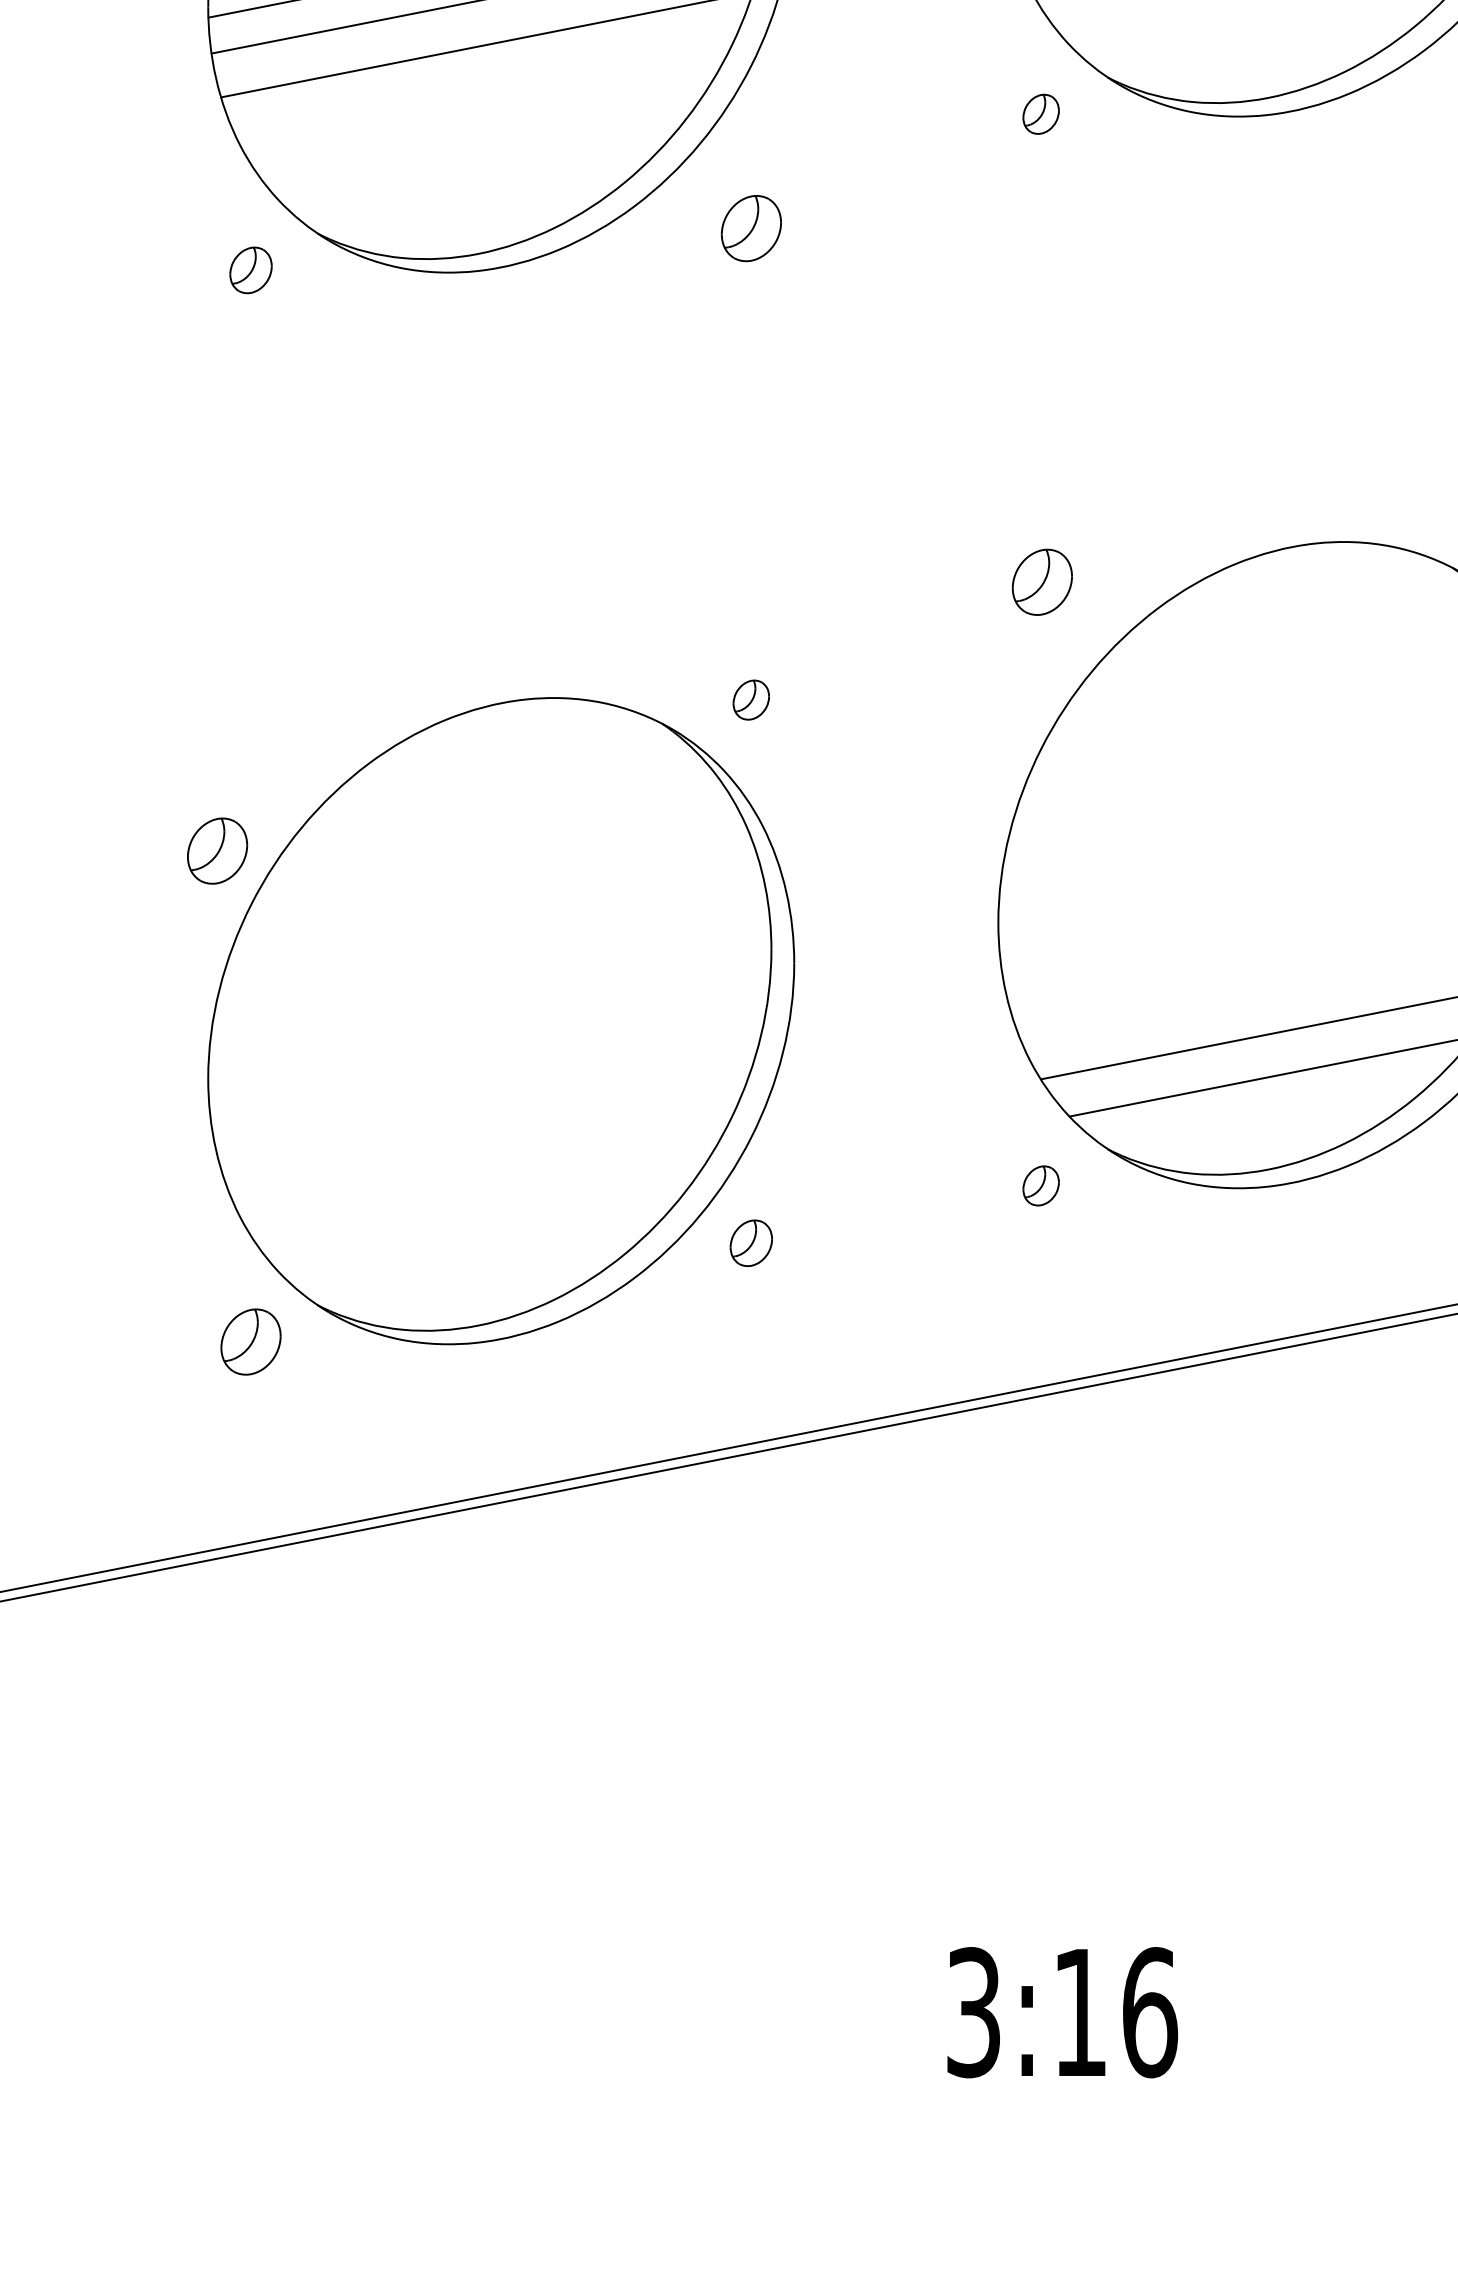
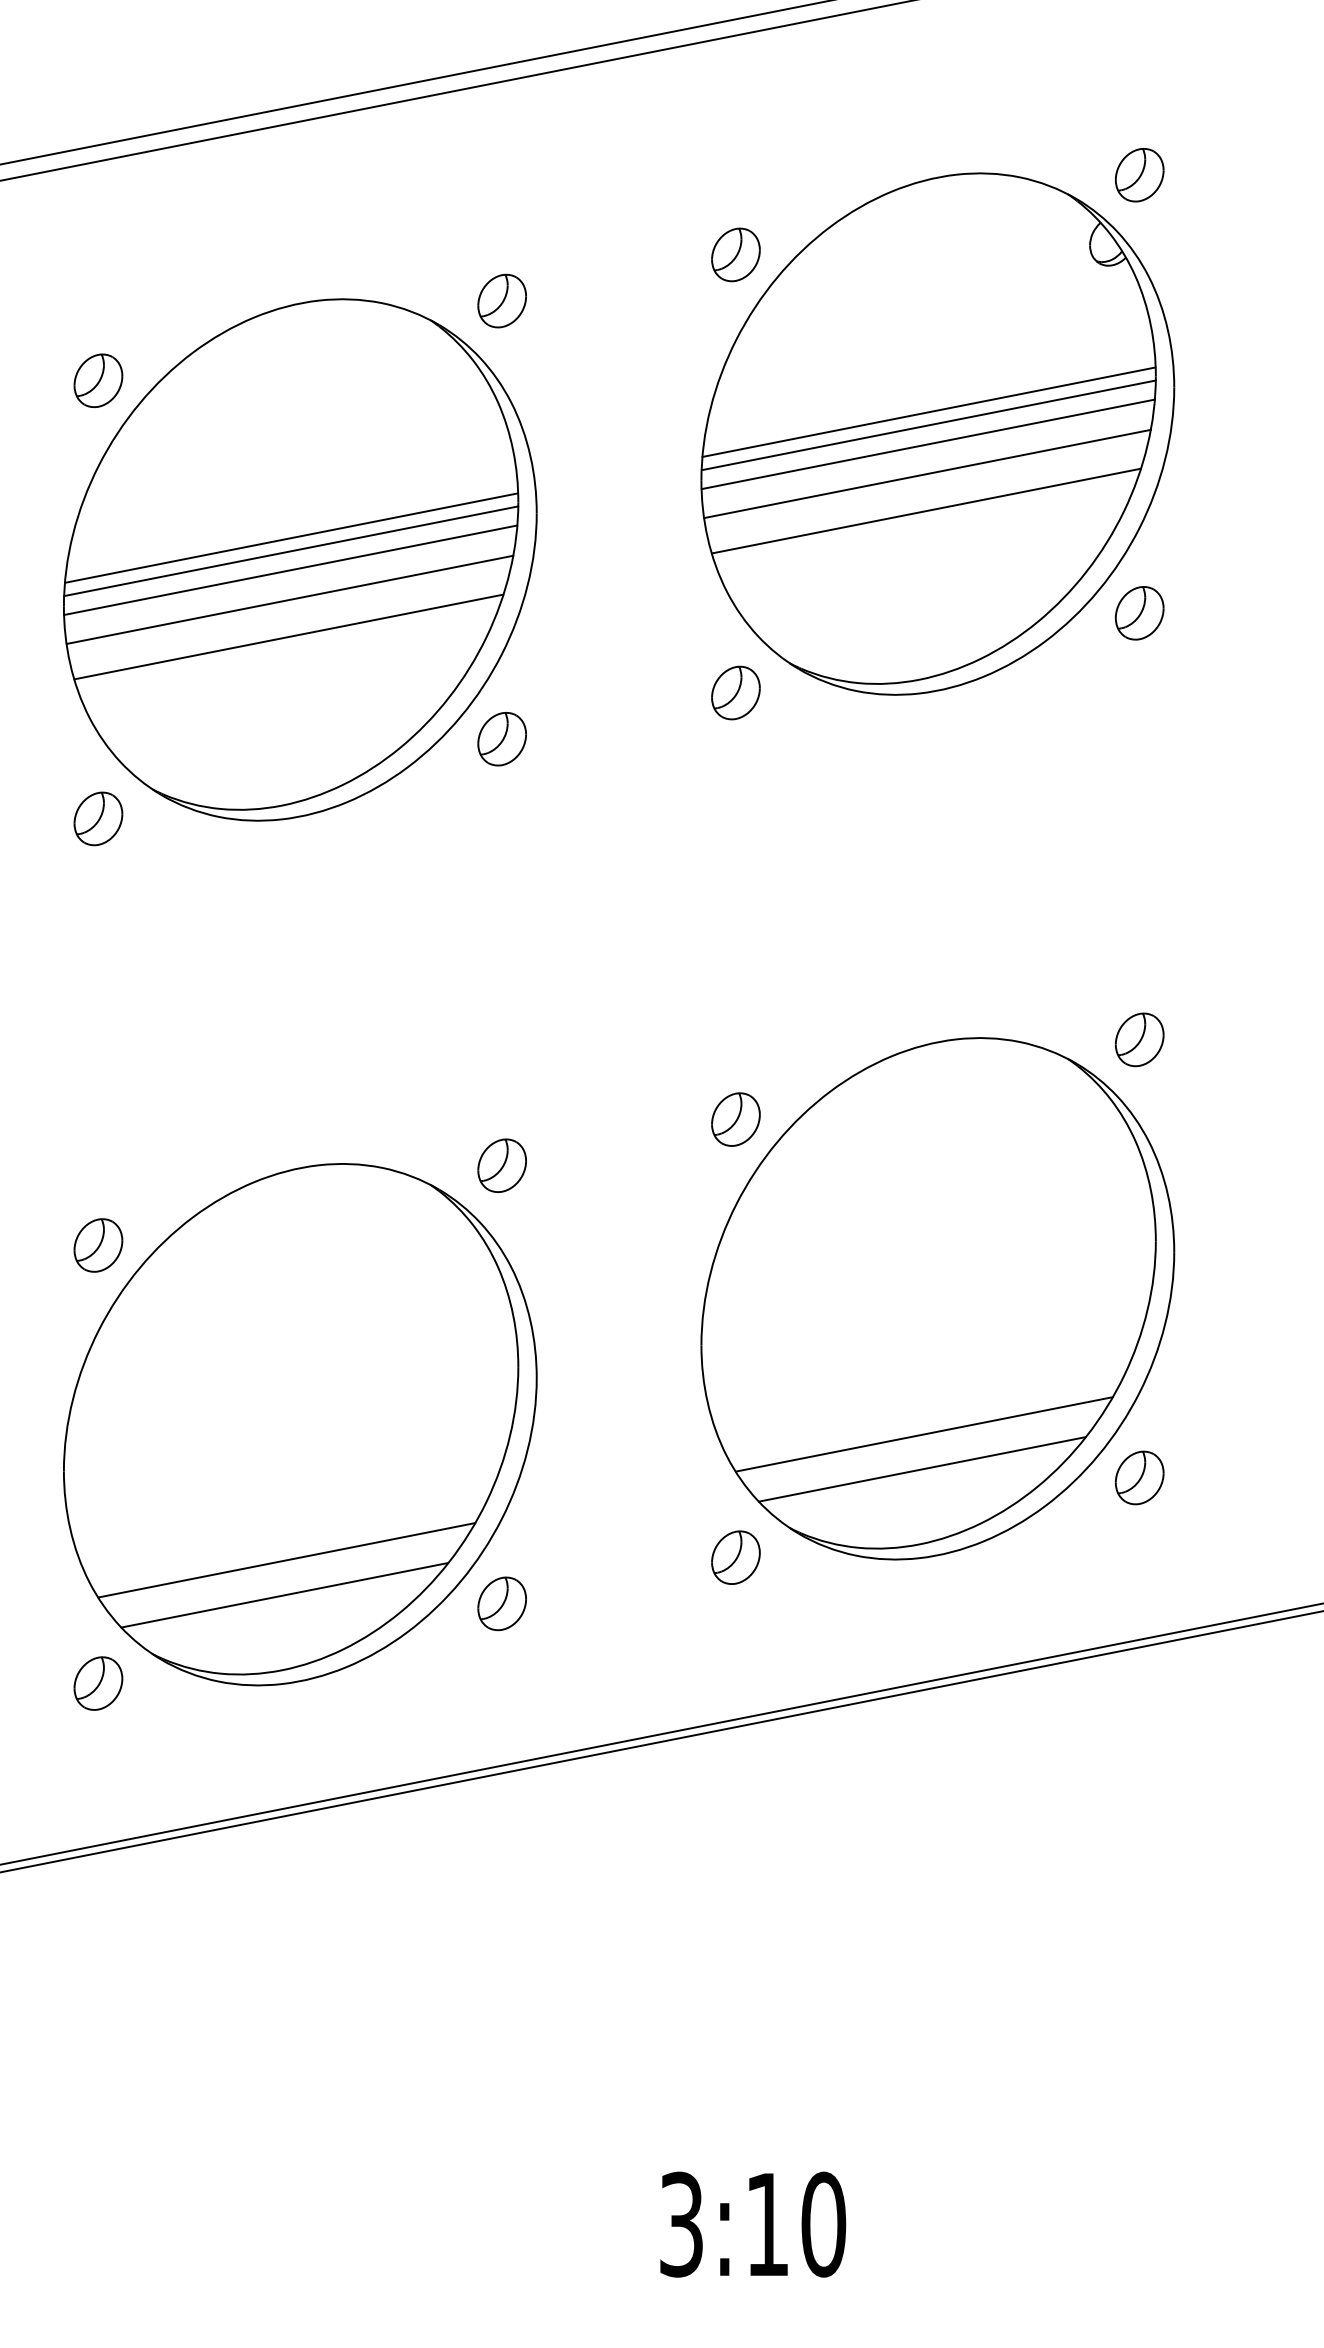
part: (1040, 113) -> (735, 692), size x1.67
part: (750, 228) -> (501, 739), moved
part: (251, 269) -> (98, 818), size x1.43
part: (1041, 582) -> (735, 1119), moved
part: (750, 699) -> (501, 1165), size x1.67
part: (217, 851) -> (98, 1245), moved
part: (1040, 1185) -> (735, 1557), size x1.67
line: (484, 1189) -> (286, 1560), added
line: (481, 1232) -> (284, 1595), added
part: (750, 1242) -> (501, 1603), size x1.43
text: (1149, 2012) -> (823, 2224), 3:16 -> 3:10

